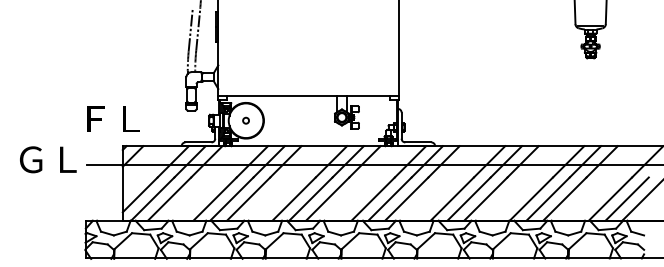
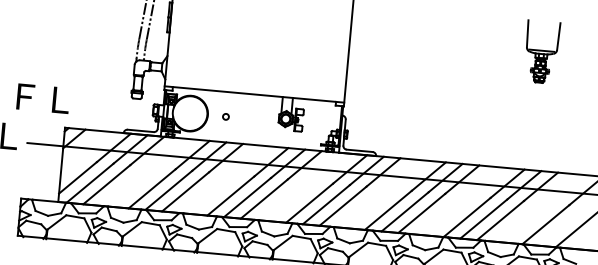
text: (113, 118) -> (43, 98), moved
circle: (245, 120) -> (225, 116), moved
line: (626, 198) -> (561, 225), removed

